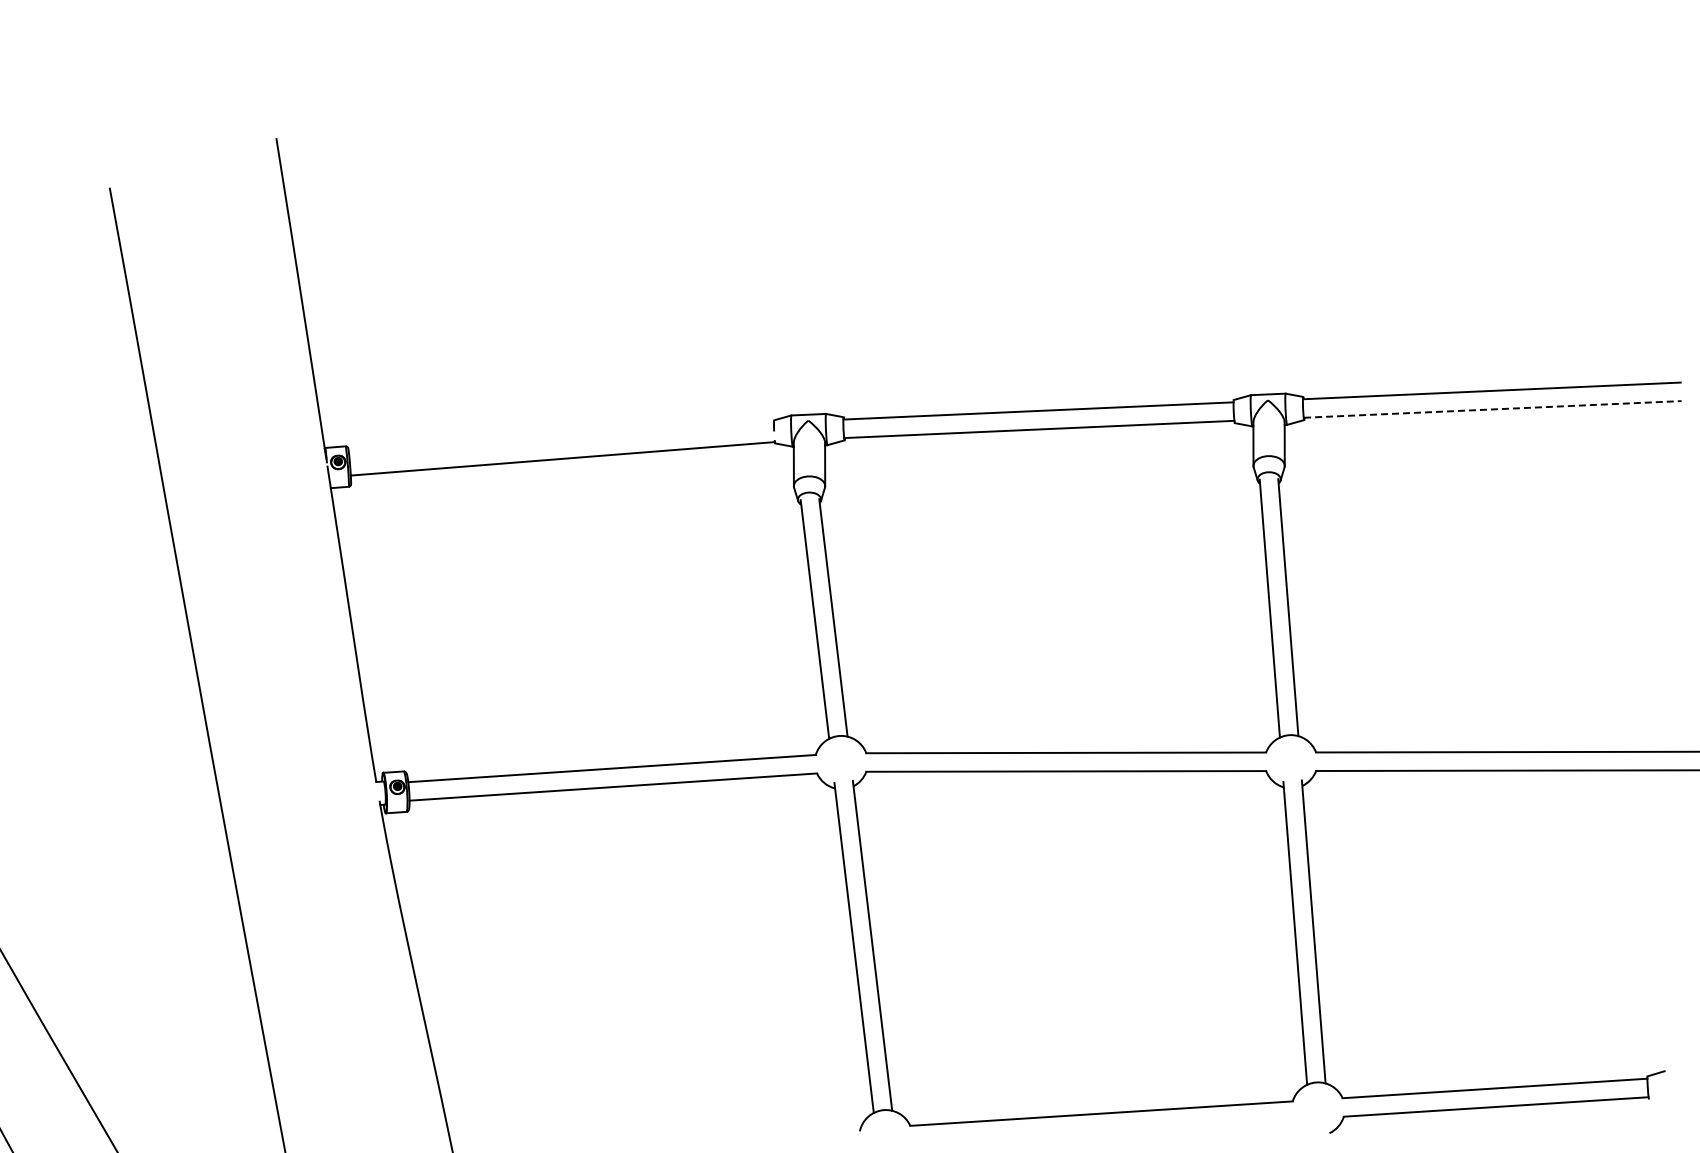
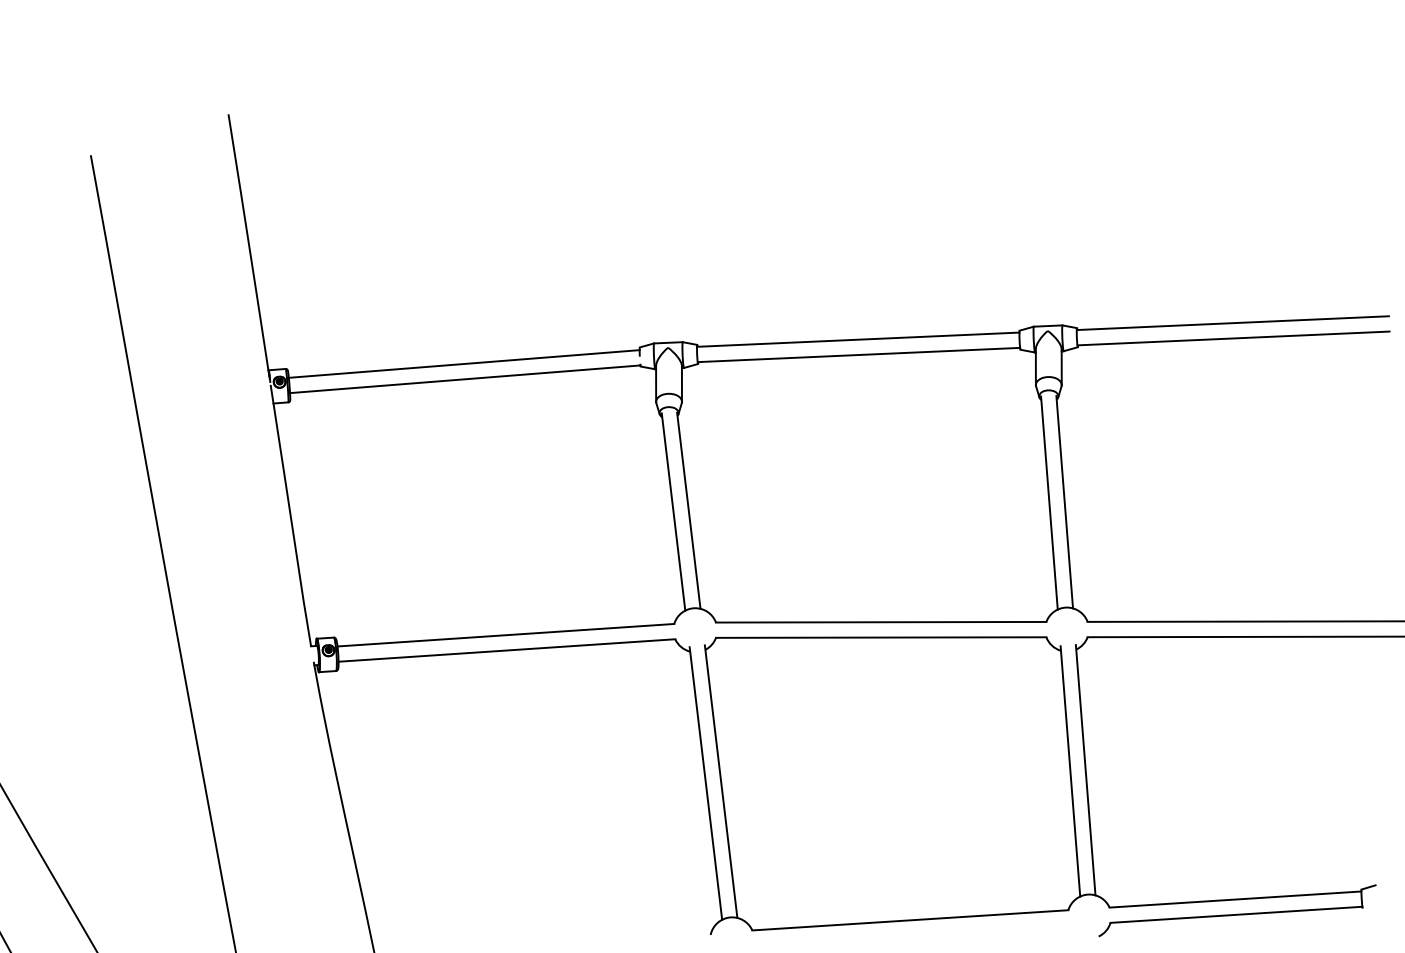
line: (1492, 409) -> (1233, 338), dashed -> solid
line: (561, 440) -> (464, 364), added

